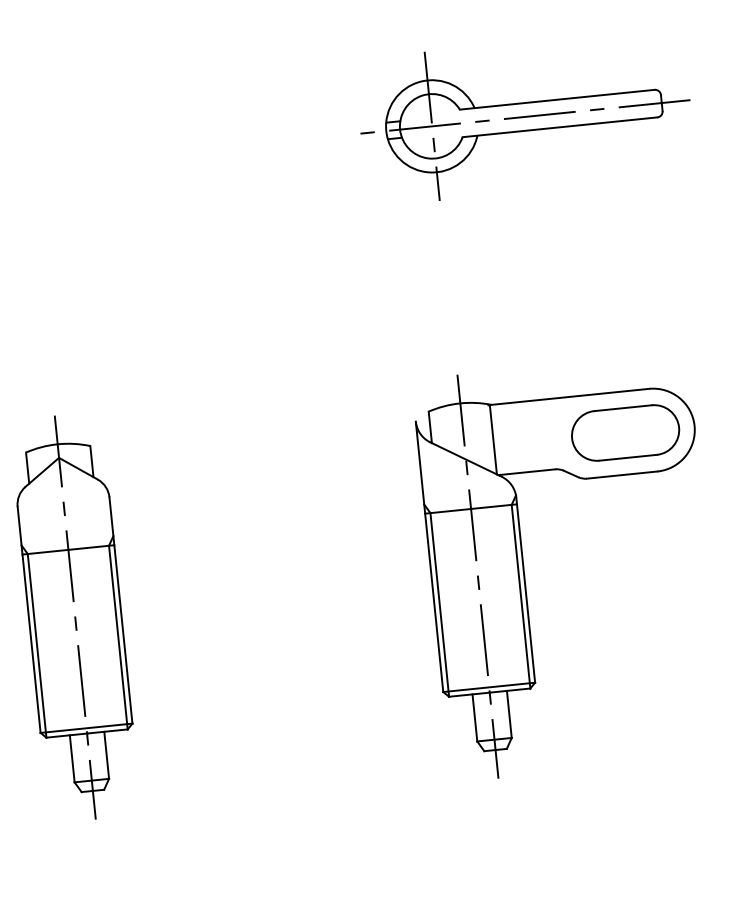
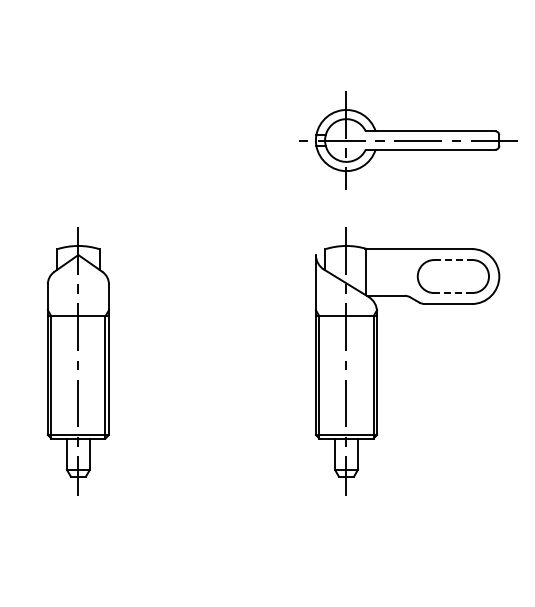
part: (525, 116) -> (408, 140), moved
line: (623, 408) -> (453, 260), solid -> dashed
line: (626, 458) -> (452, 293), solid -> dashed

